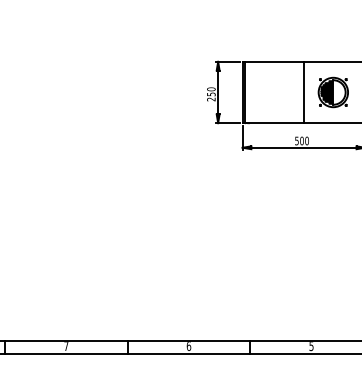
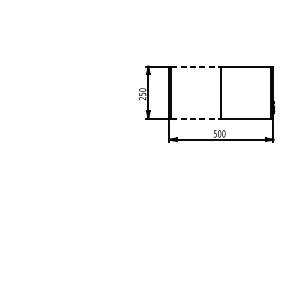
line: (275, 61) -> (197, 66), solid -> dashed
part: (332, 92) -> (245, 92), removed
line: (275, 123) -> (197, 119), solid -> dashed

